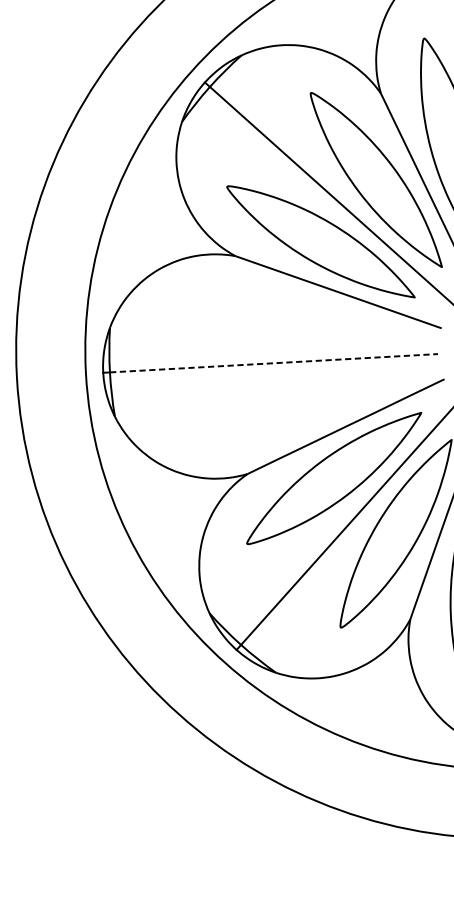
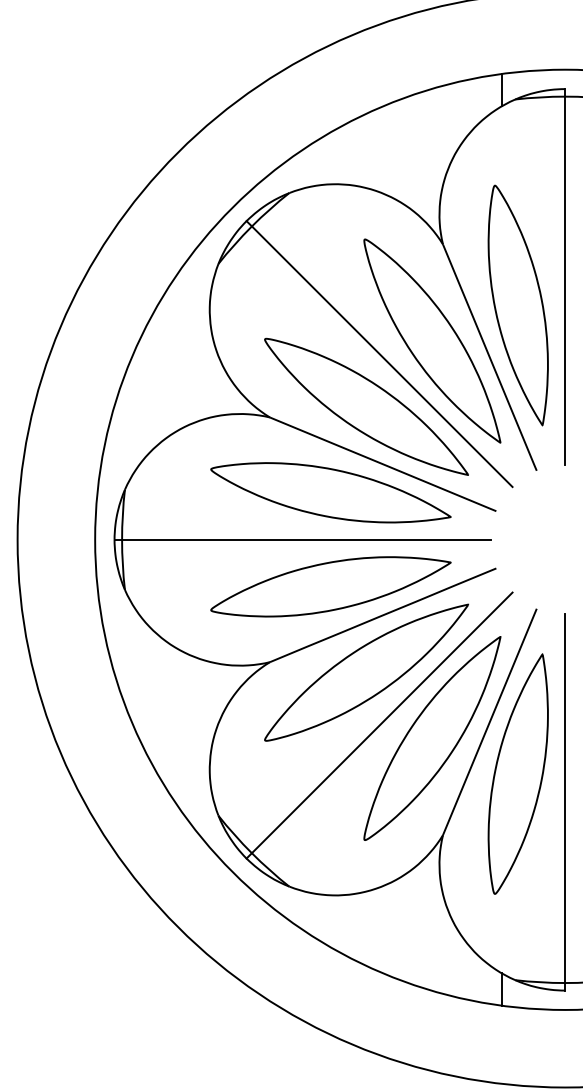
part: (293, 319) -> (330, 492), added
line: (274, 362) -> (306, 539), dashed -> solid
part: (297, 403) -> (330, 586), added

